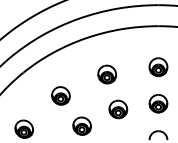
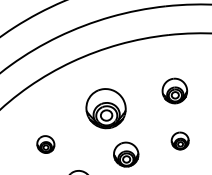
part: (106, 74) -> (104, 108), size x1.6
part: (60, 95) -> (45, 143), size x0.7
part: (158, 103) -> (180, 140), size x0.7

